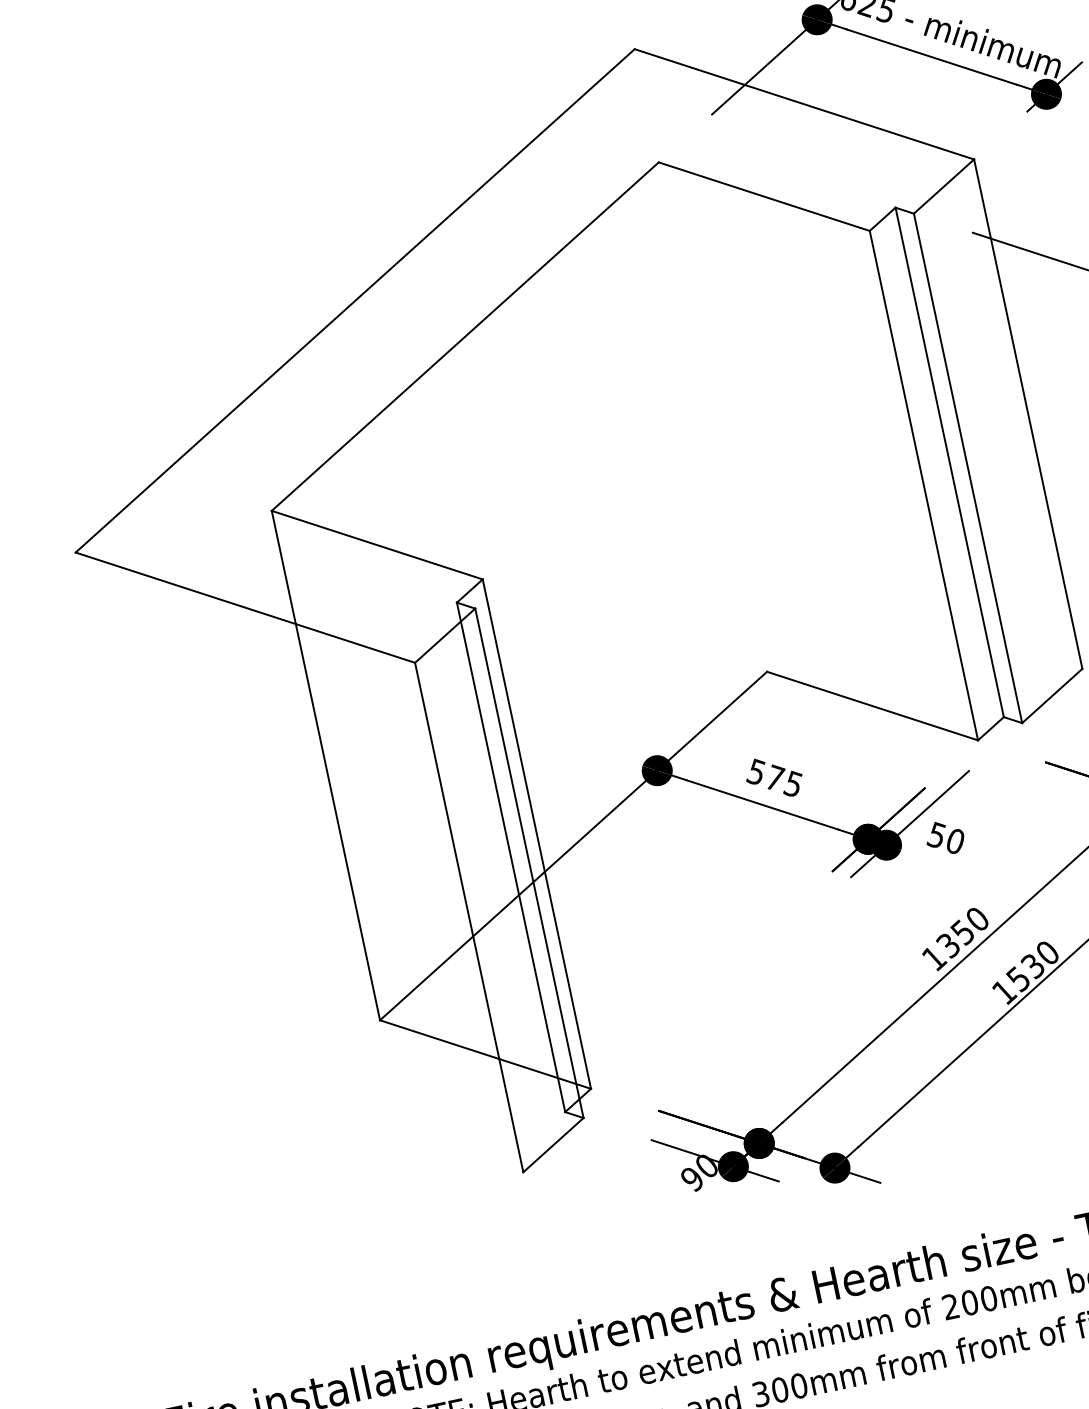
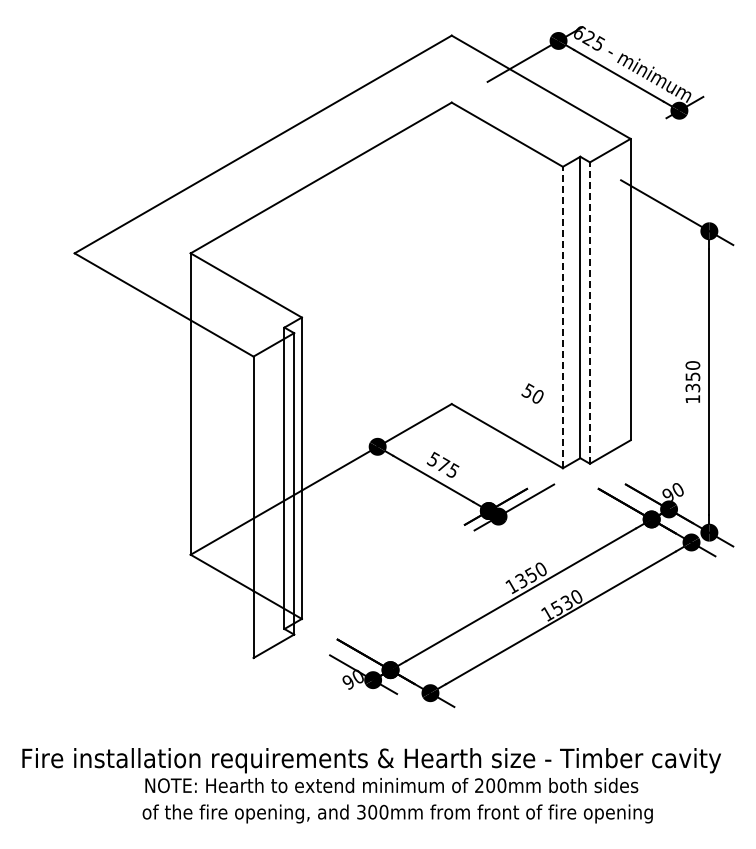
line: (969, 468) -> (590, 313), solid -> dashed
line: (923, 485) -> (562, 317), solid -> dashed
text: (945, 837) -> (532, 393), moved

